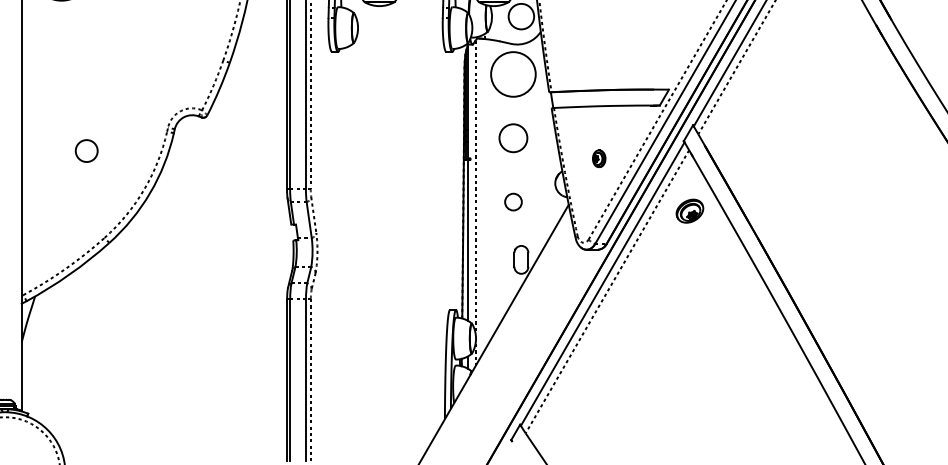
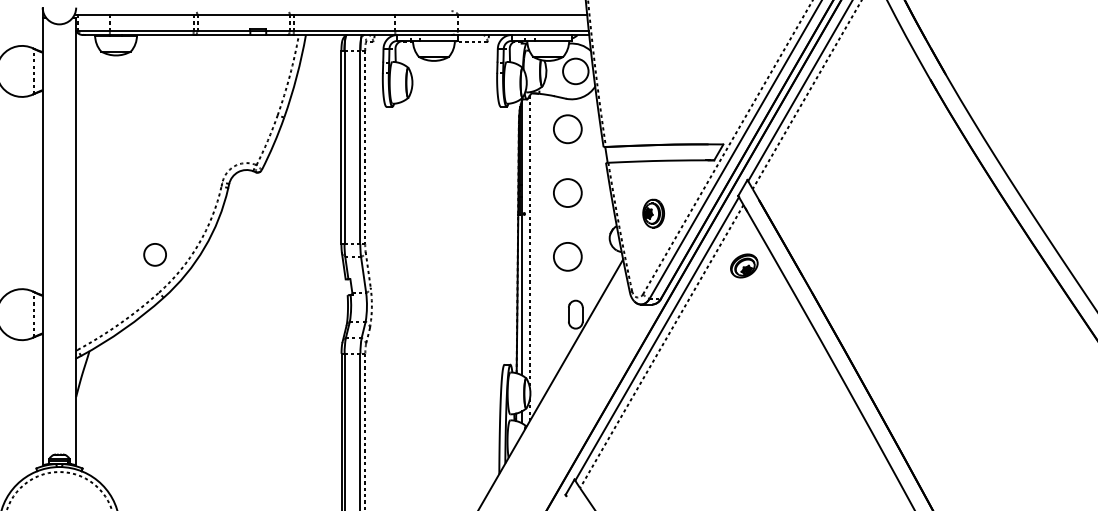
circle: (513, 74) -> (567, 129), size x0.62
circle: (86, 150) -> (154, 254), moved
part: (599, 158) -> (653, 213), size x1.67
circle: (513, 201) -> (567, 256), size x1.67

